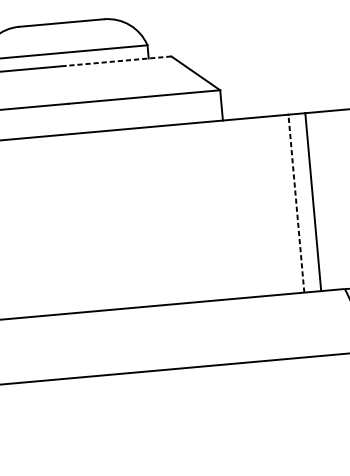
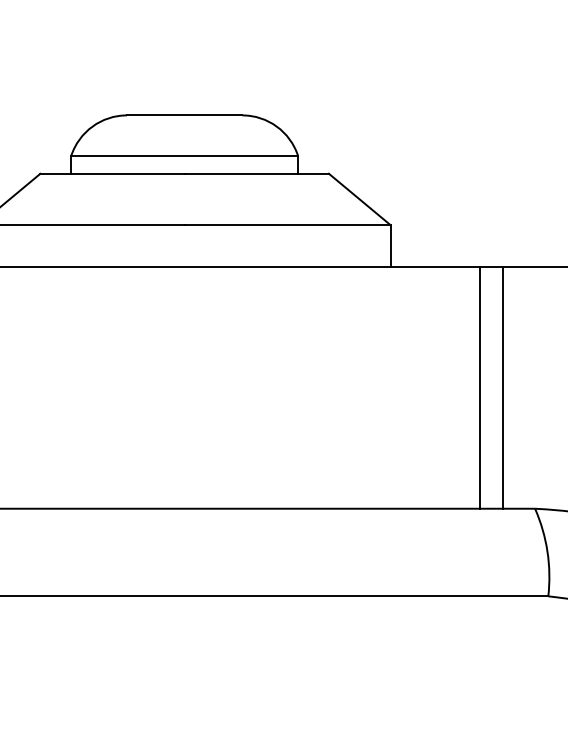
line: (118, 61) -> (256, 173), dashed -> solid
line: (296, 203) -> (479, 387), dashed -> solid

